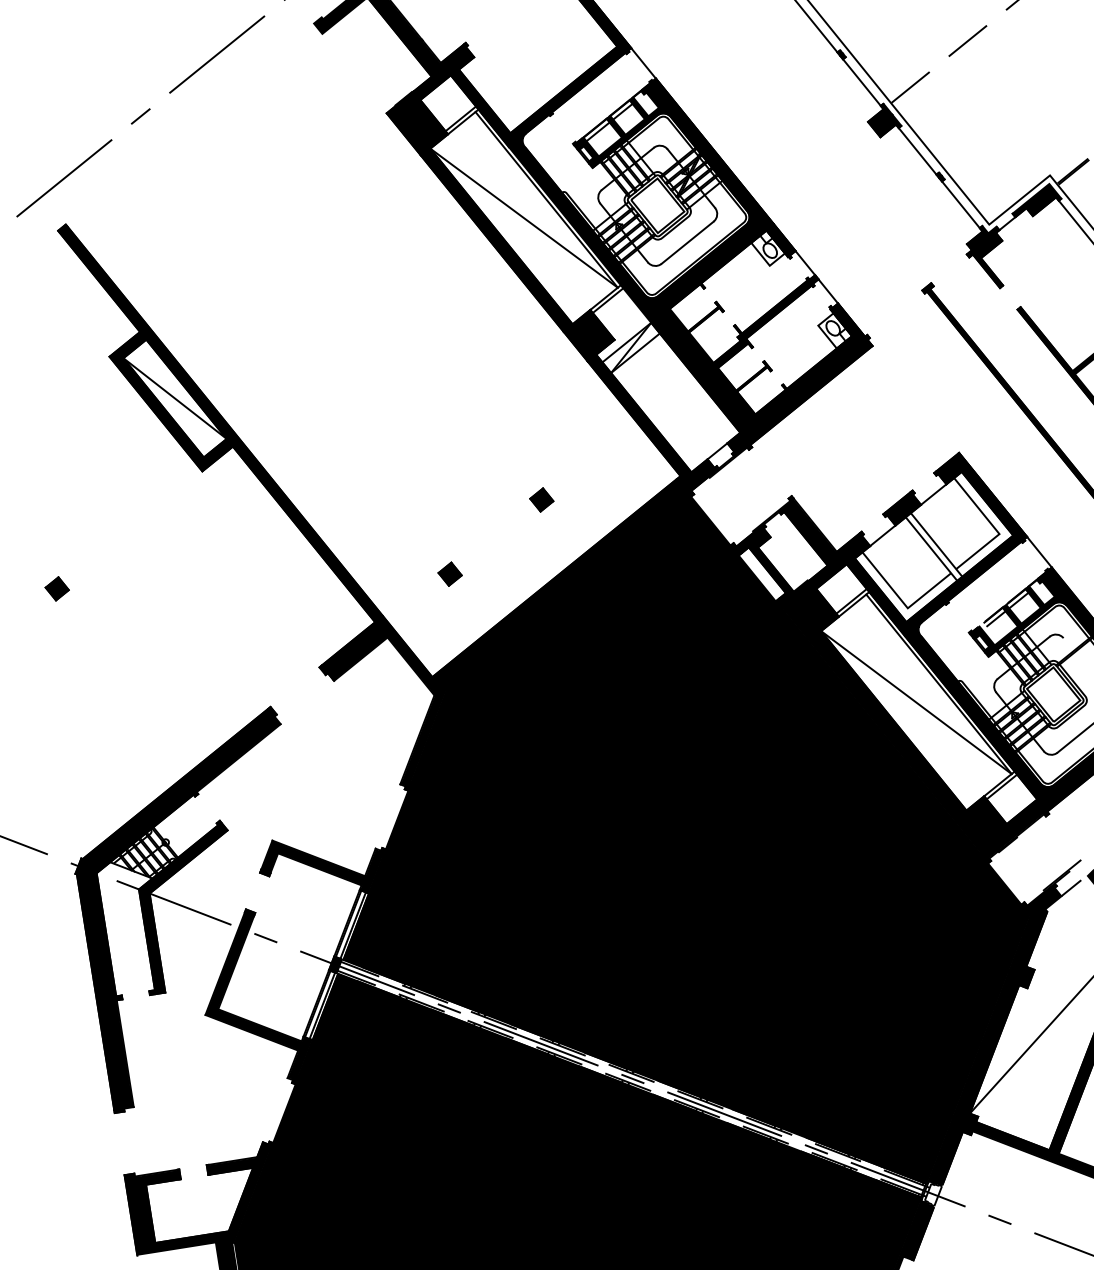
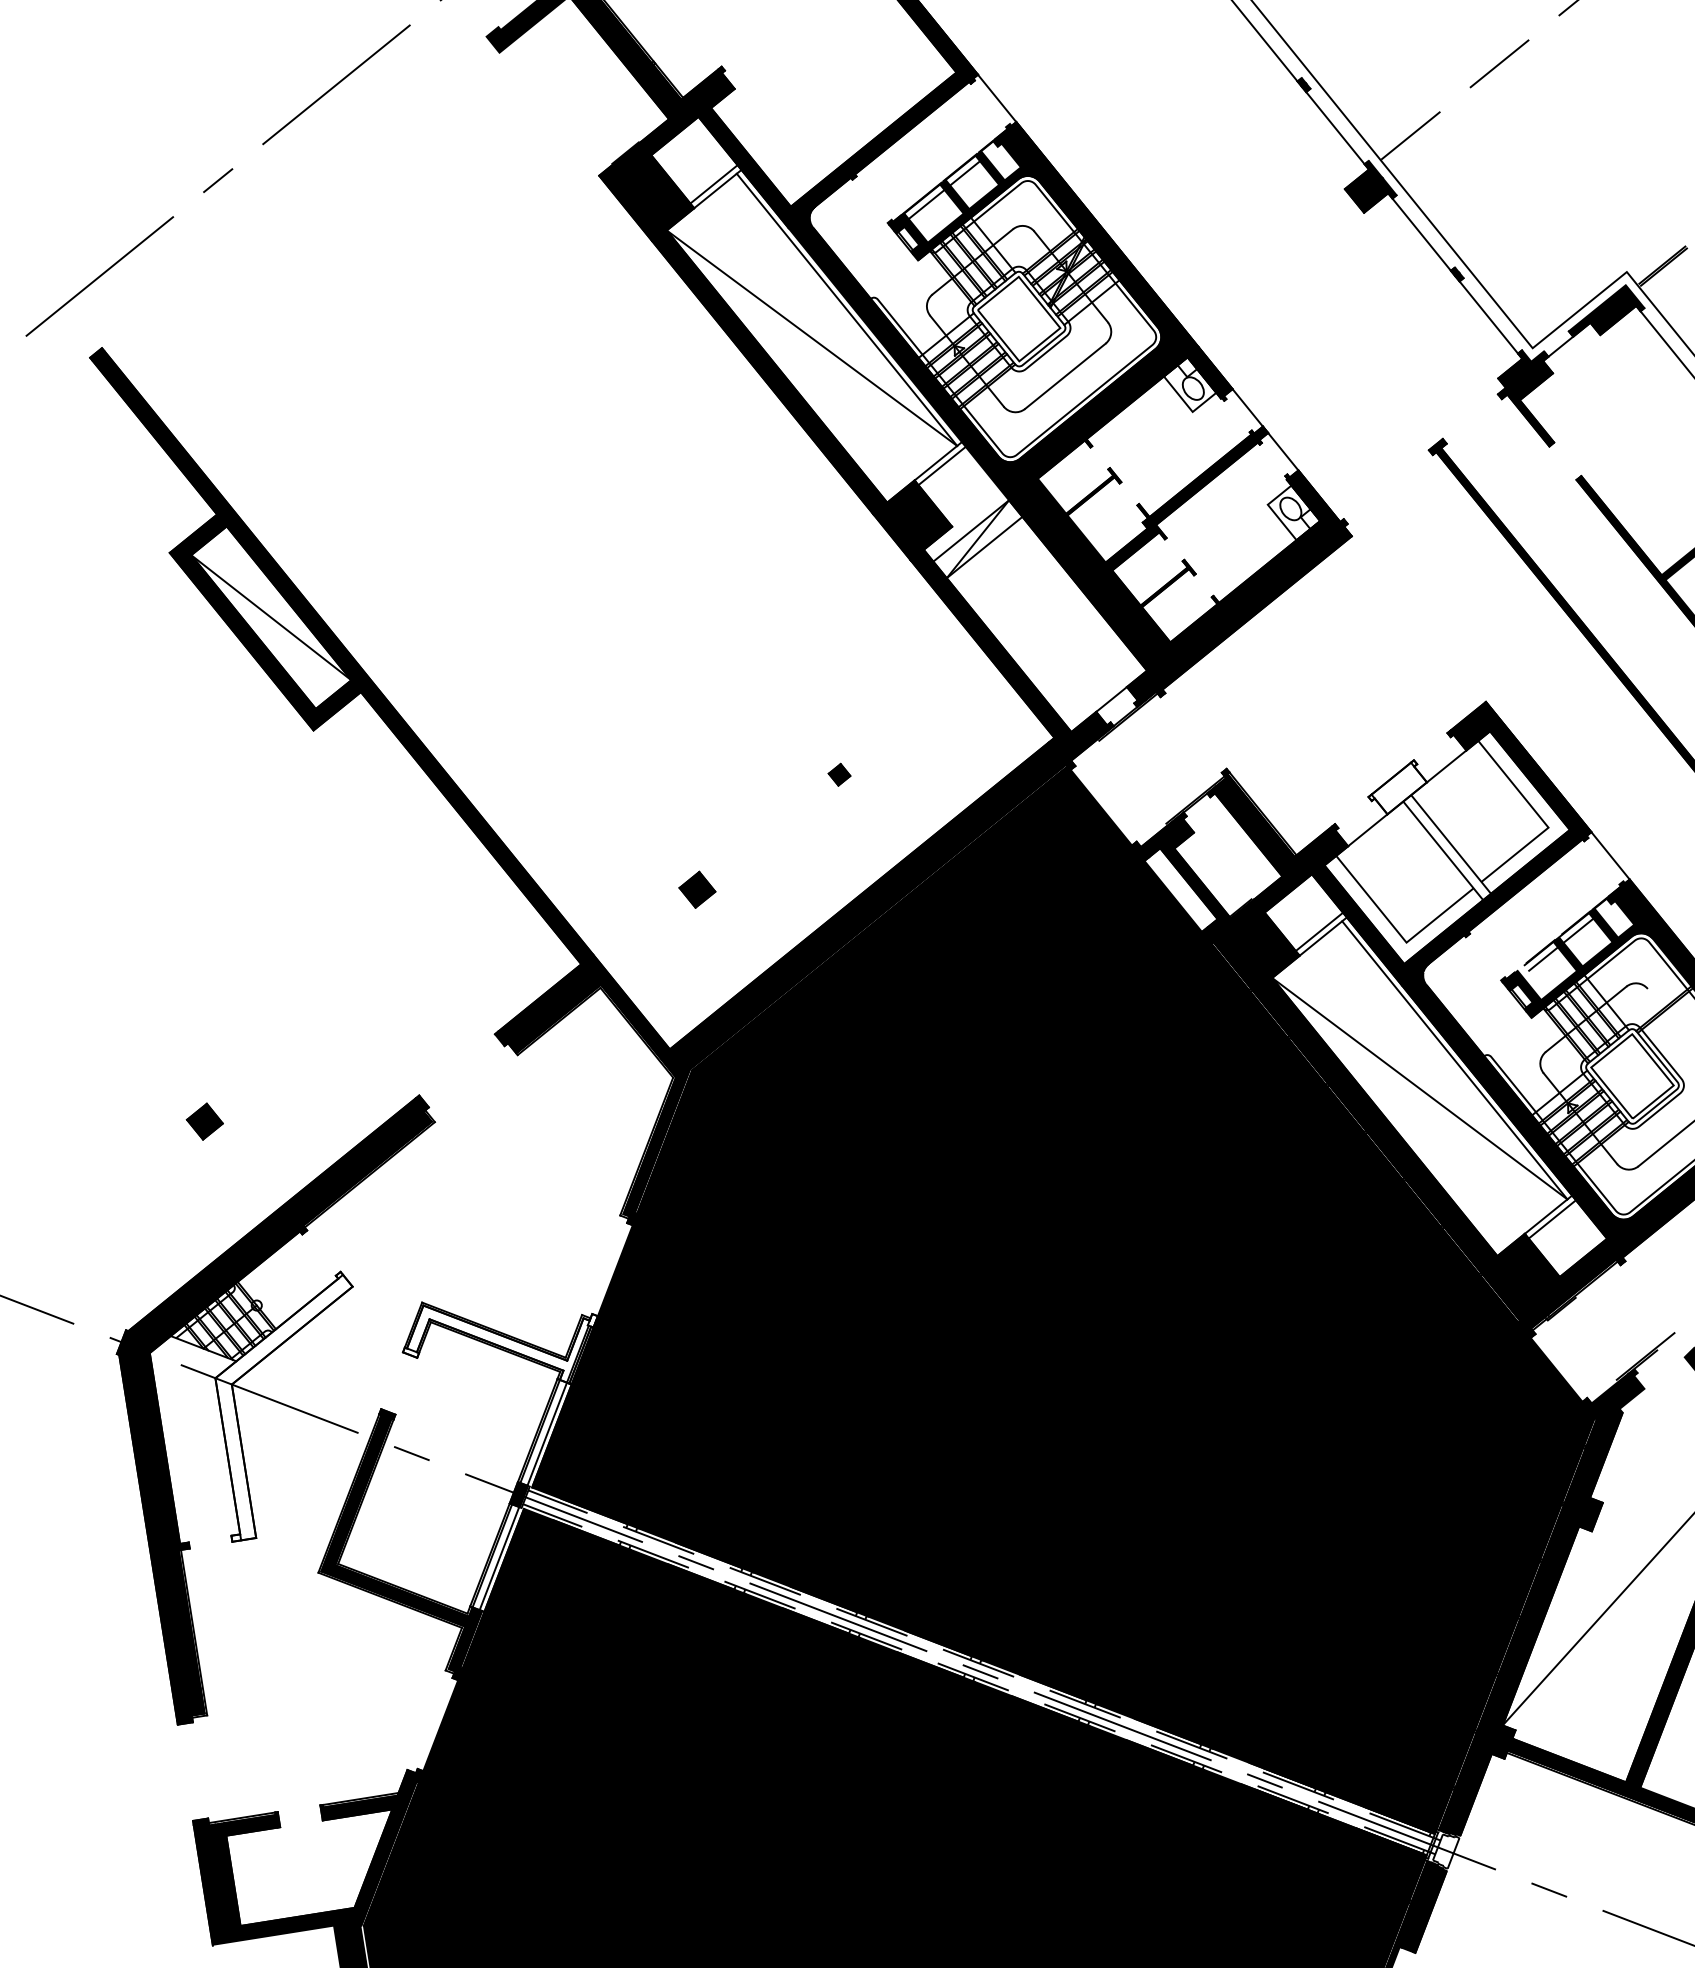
part: (541, 499) -> (838, 774), size x0.6
fill: (902, 507) -> (1398, 786), removed
part: (56, 588) -> (203, 1121), moved
fill: (322, 867) -> (499, 1344), removed
line: (1071, 888) -> (1660, 1376), removed
fill: (183, 907) -> (284, 1406), removed

